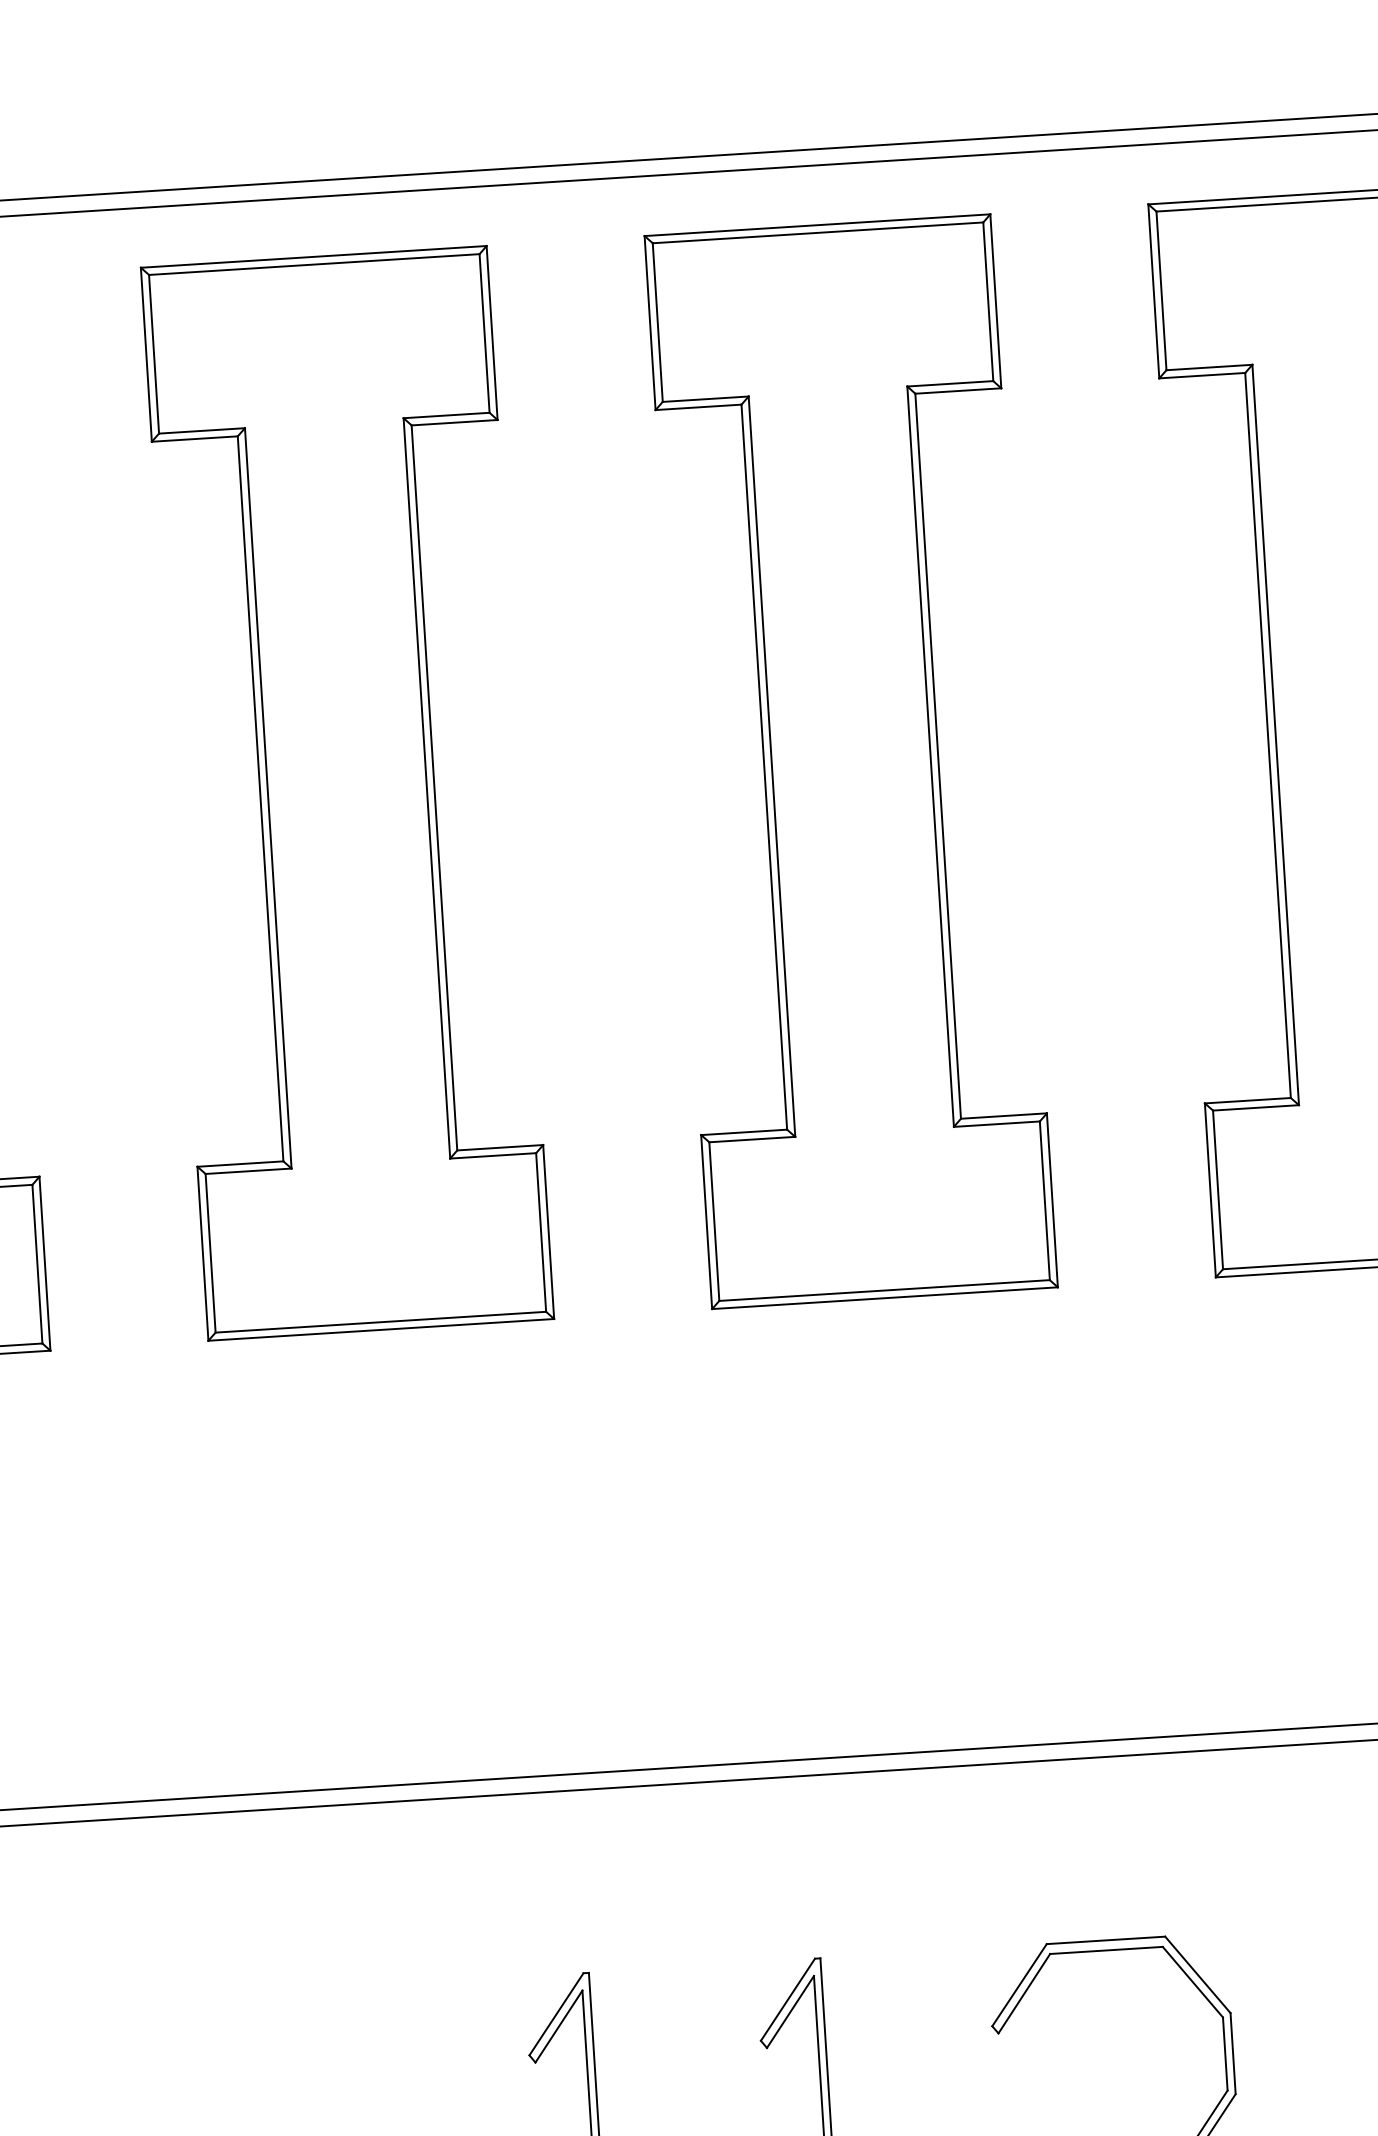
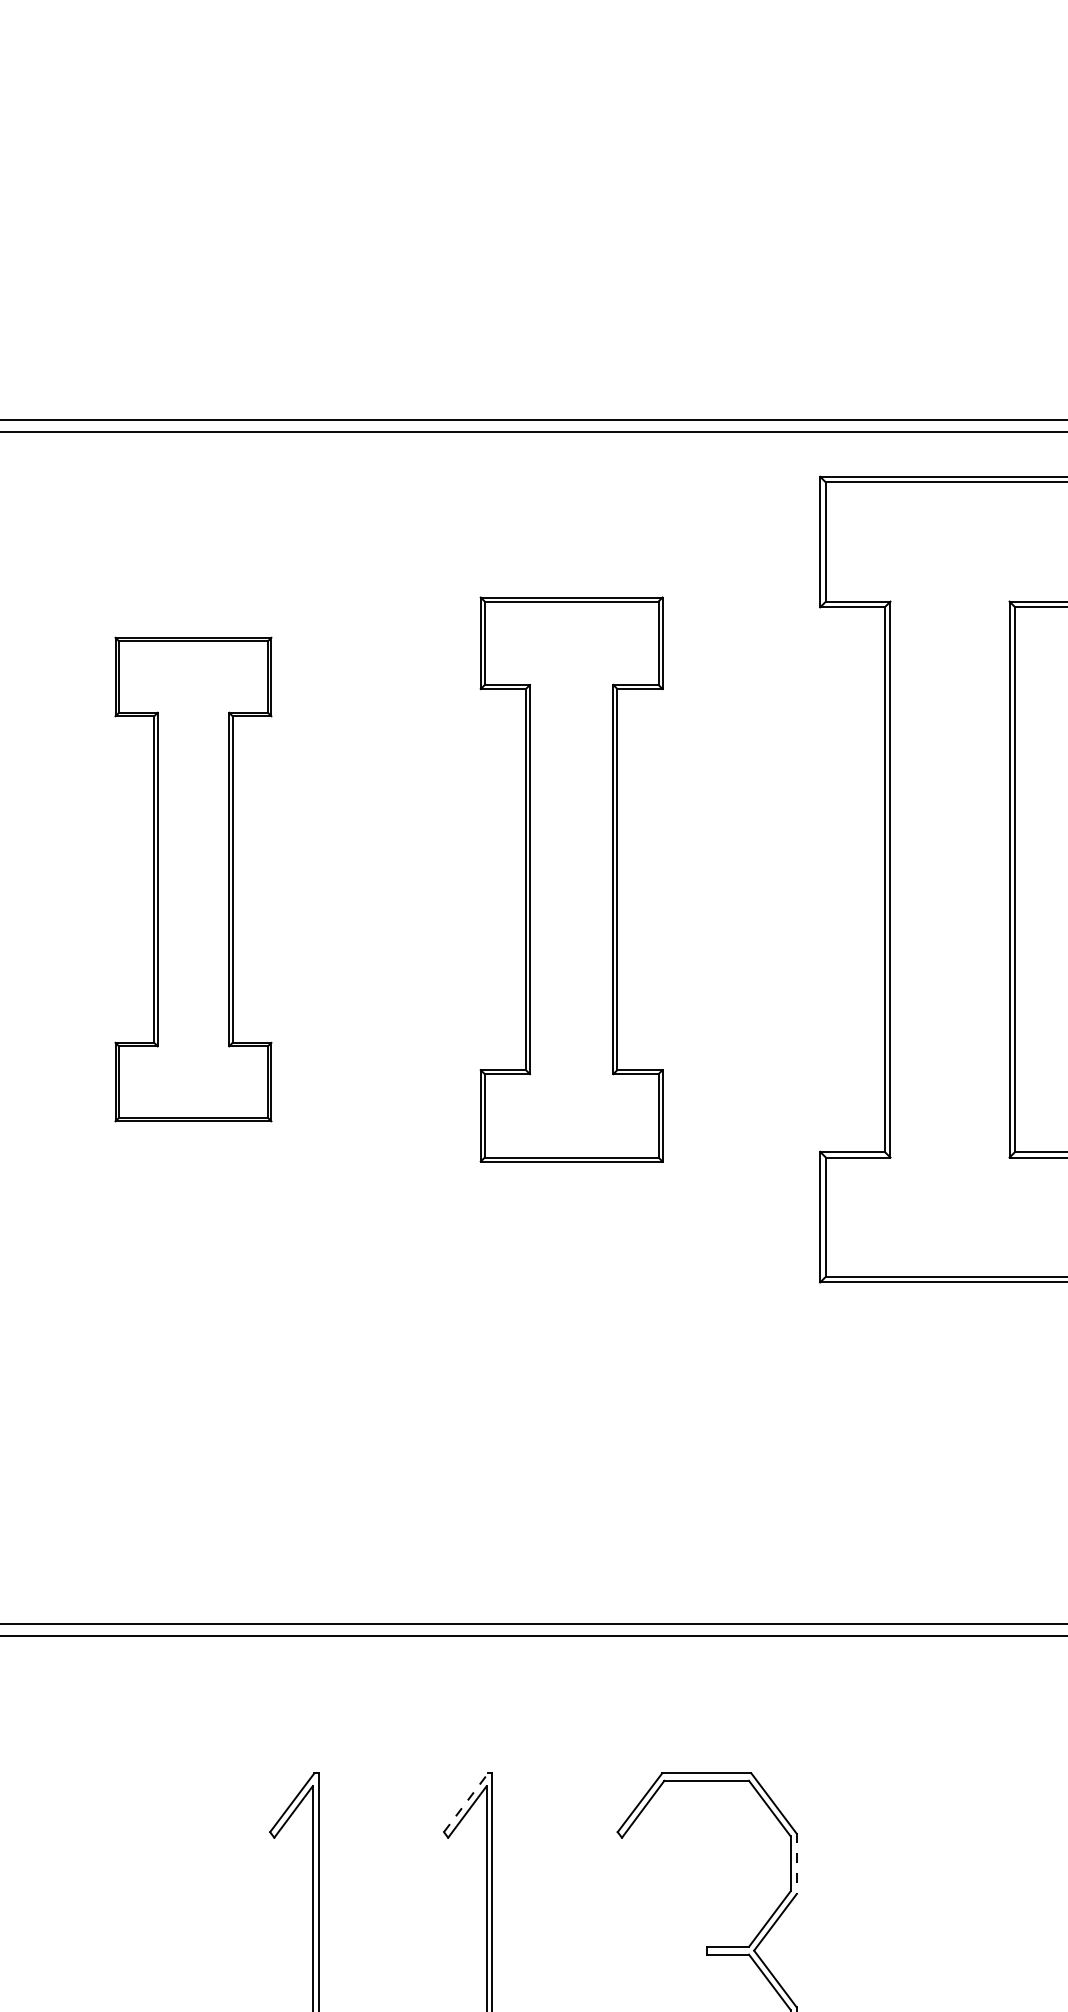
part: (850, 761) -> (571, 879), size x0.7
part: (347, 793) -> (193, 879), size x0.6
line: (788, 1999) -> (466, 1802), solid -> dashed
line: (1233, 2054) -> (796, 1864), solid -> dashed

